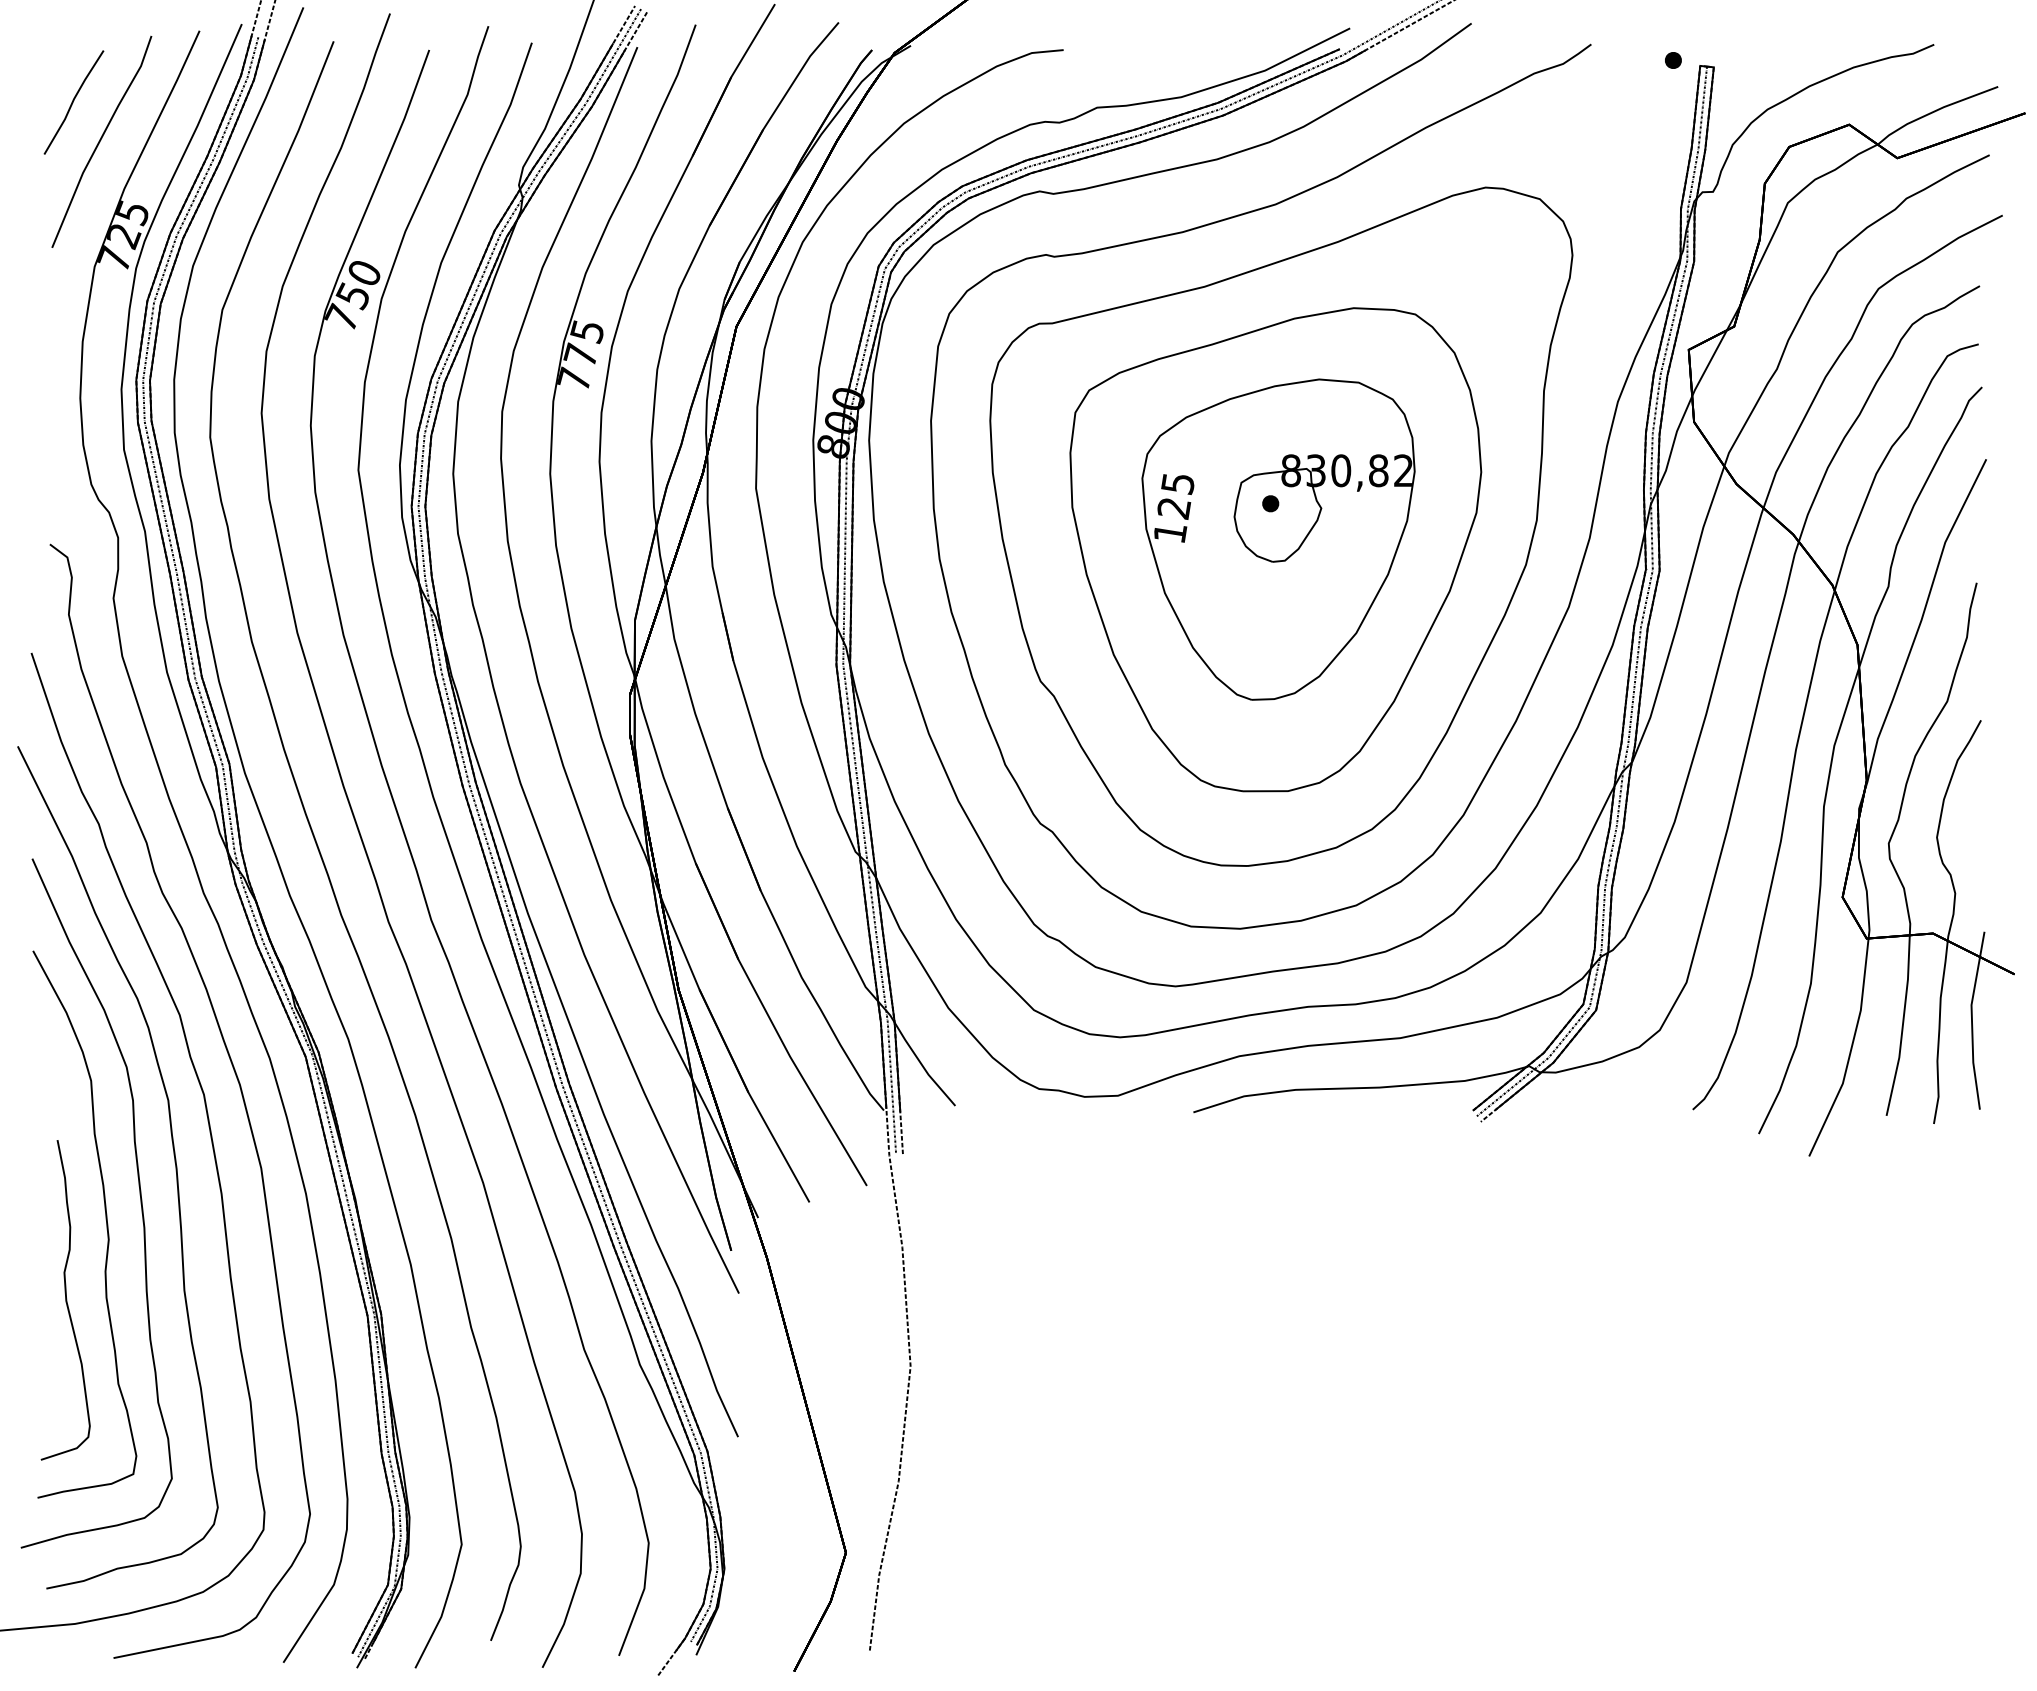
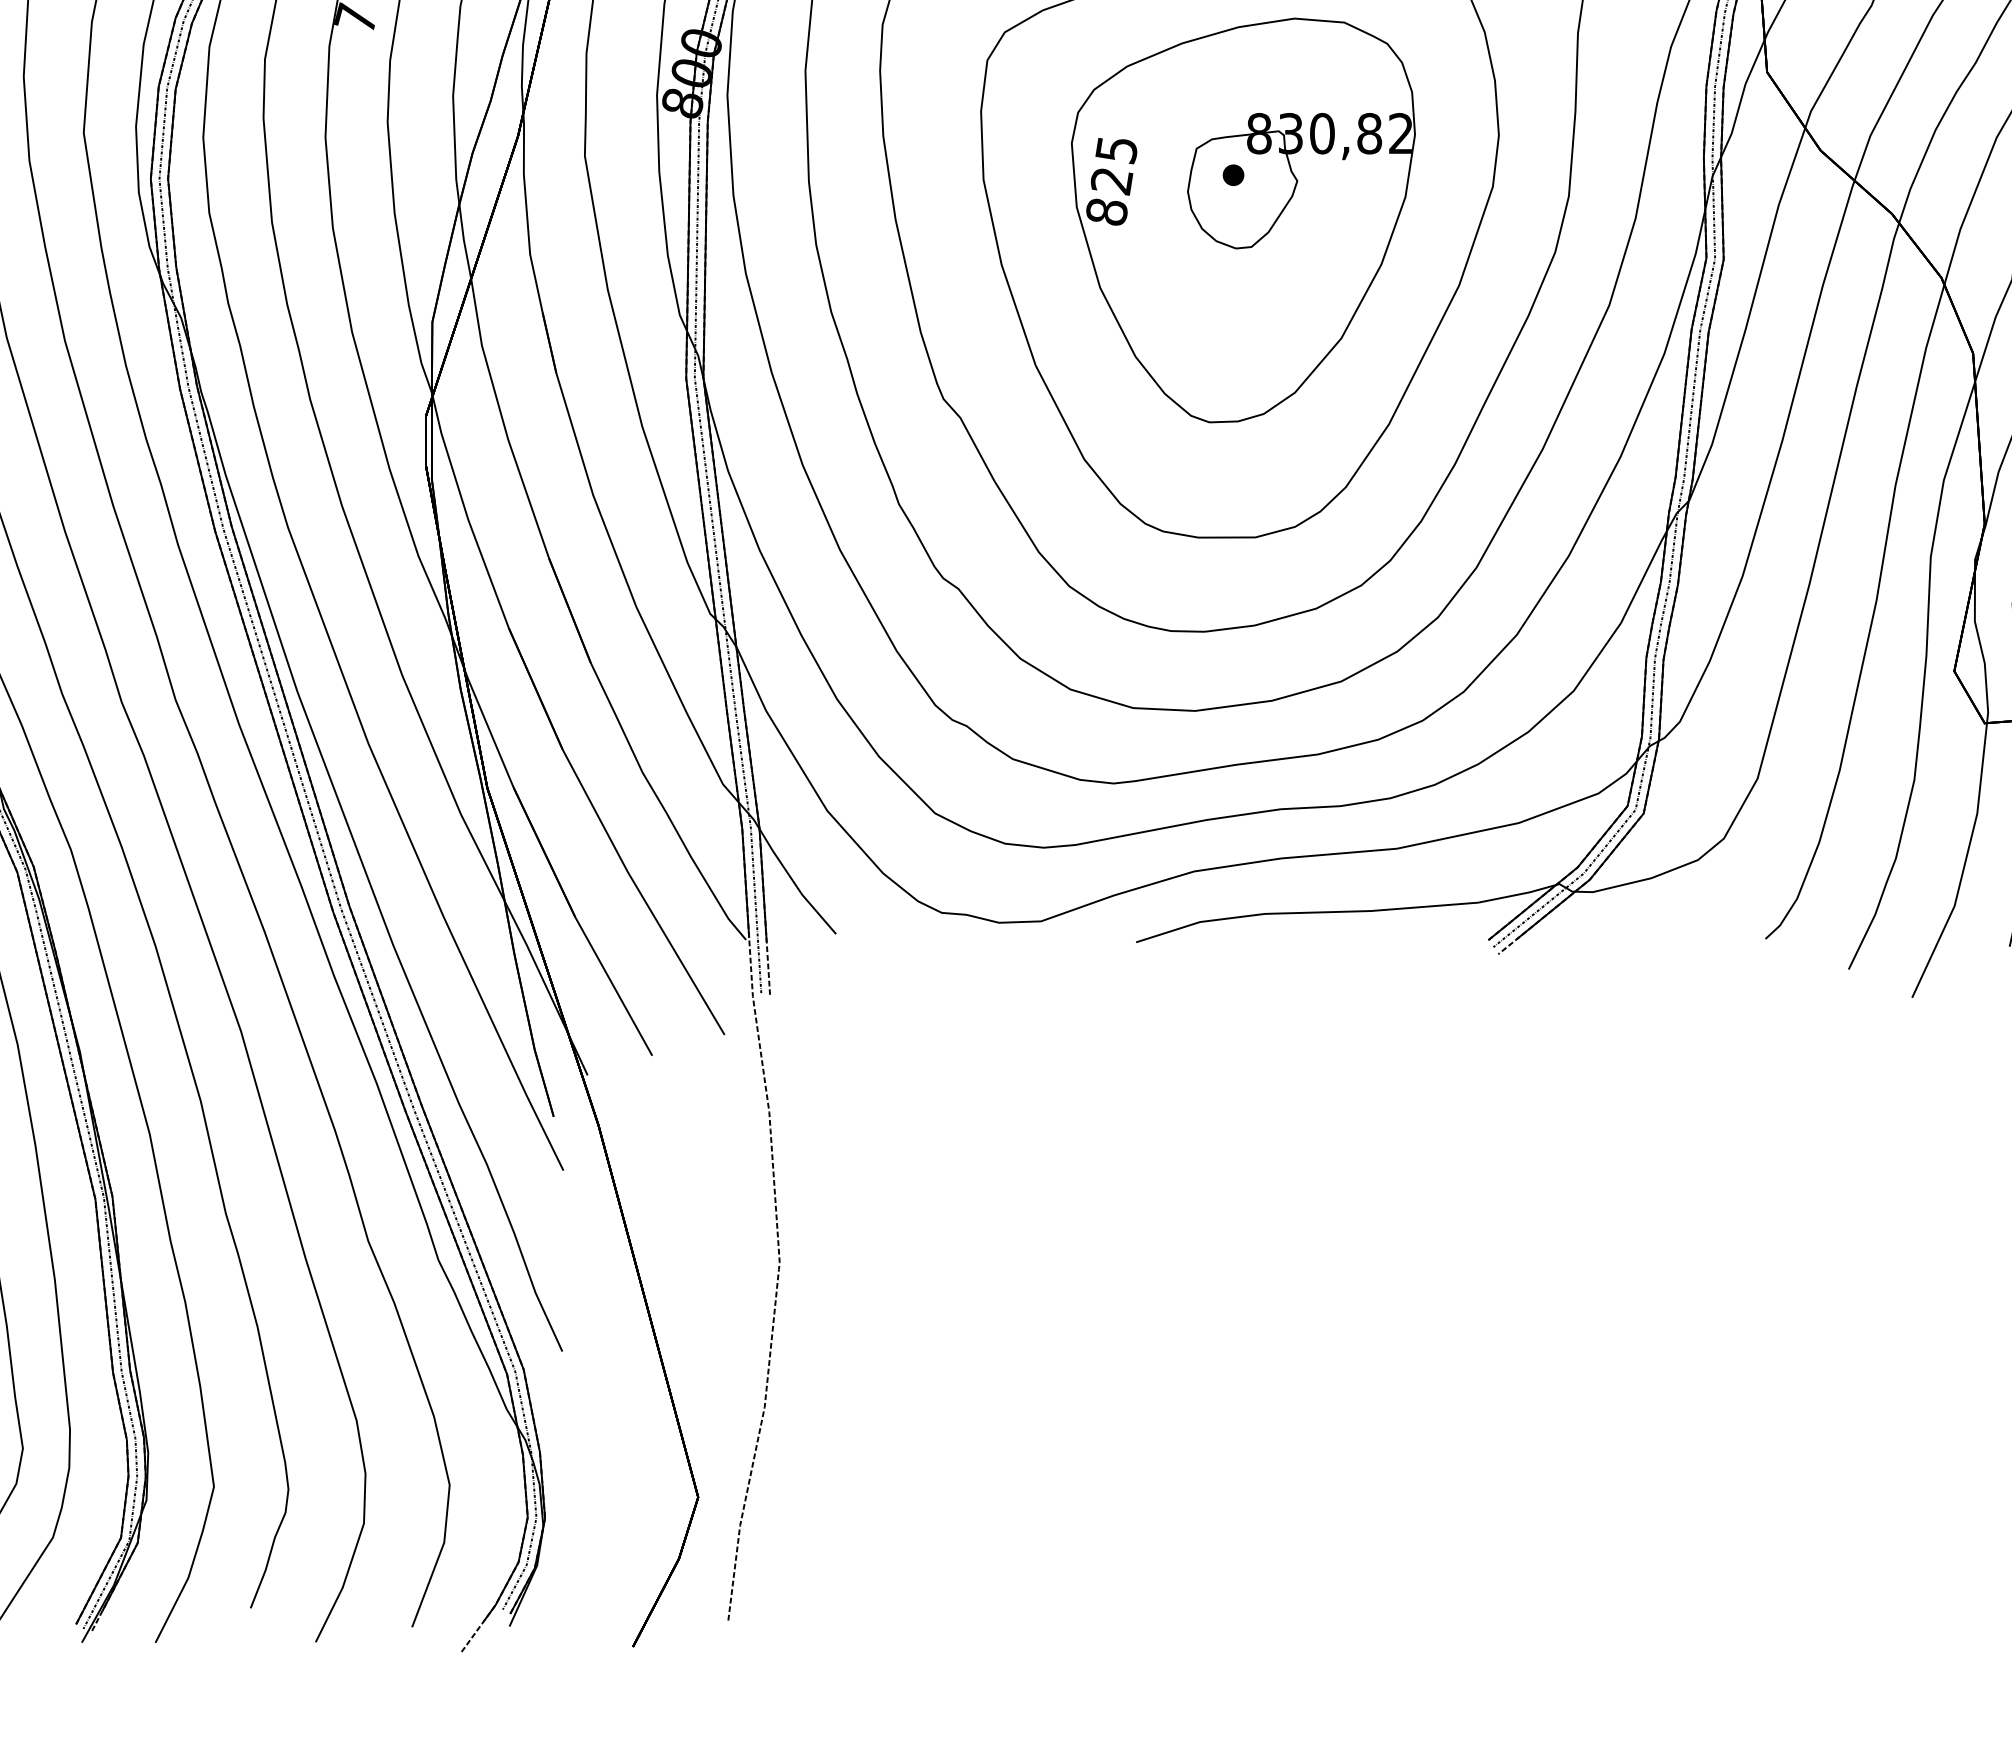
text: (1170, 532) -> (1107, 211), 125 -> 825

